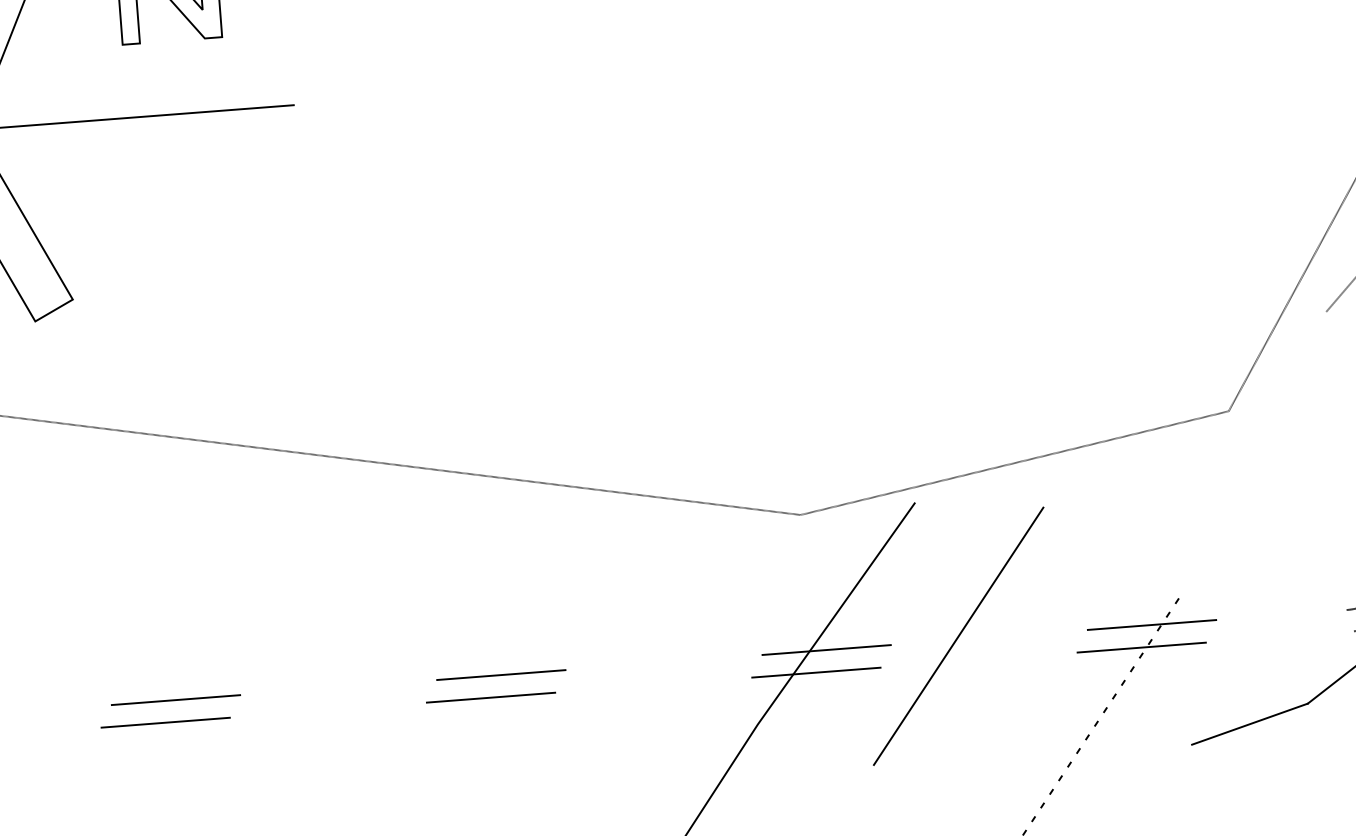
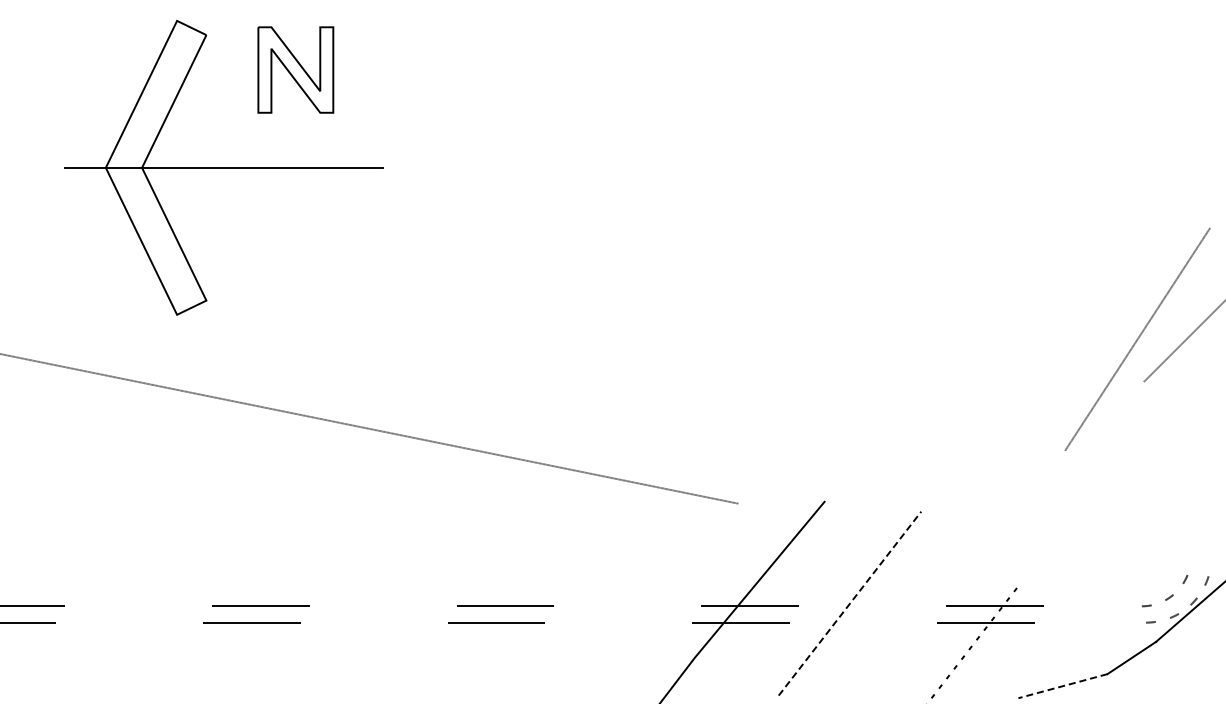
line: (1014, 462) -> (901, 476), removed
line: (959, 636) -> (850, 603), solid -> dashed
line: (1249, 724) -> (1062, 686), solid -> dashed

